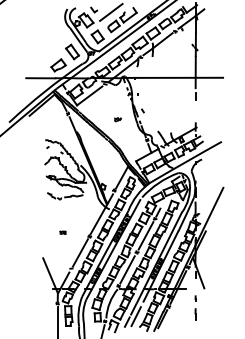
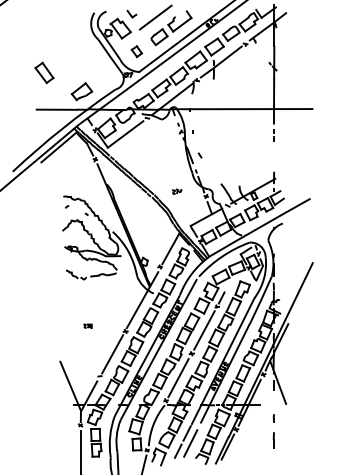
part: (97, 36) -> (136, 51), size x0.6
part: (72, 51) -> (44, 72), moved
part: (118, 119) -> (177, 191), moved

